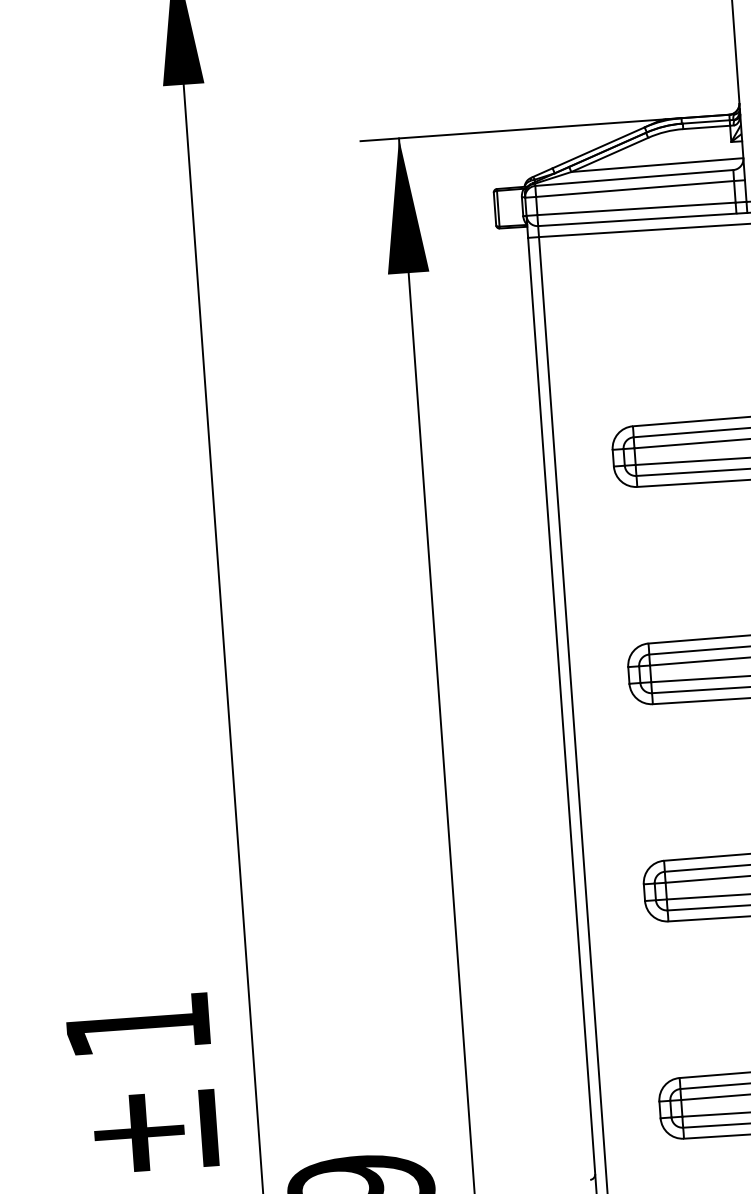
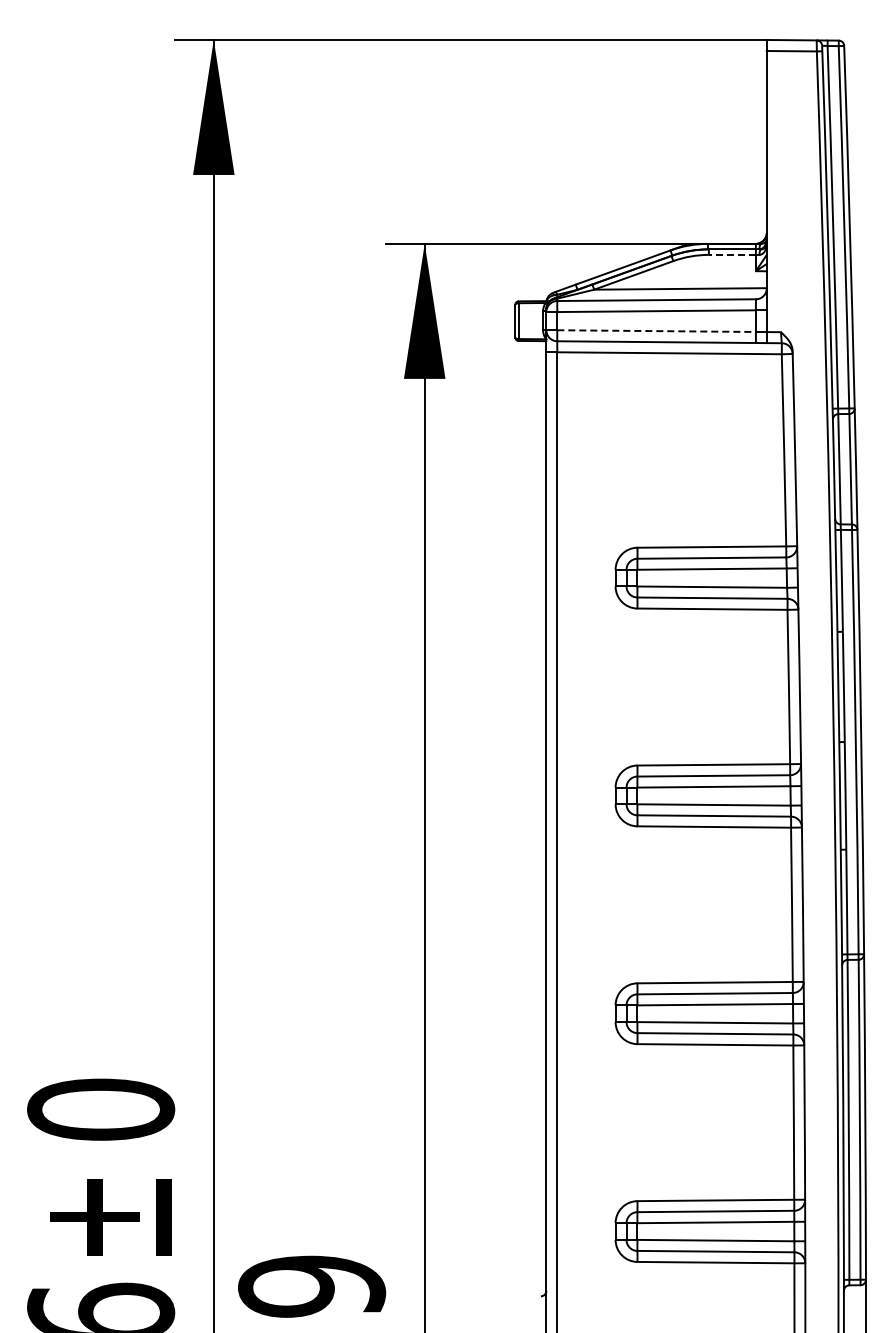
line: (705, 127) -> (731, 254), solid -> dashed
line: (637, 209) -> (657, 331), solid -> dashed
text: (138, 1024) -> (101, 1109), 1 -> 0

